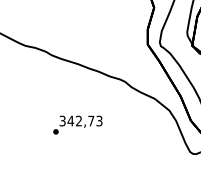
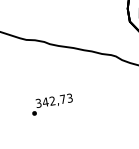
text: (77, 124) -> (51, 104), moved

